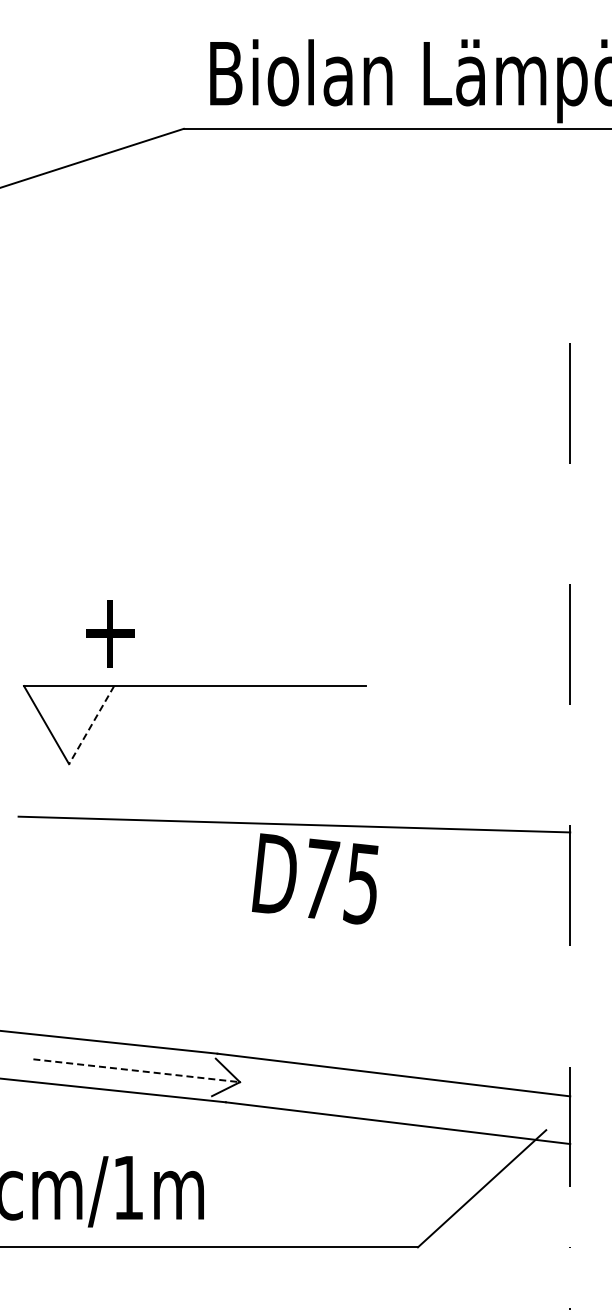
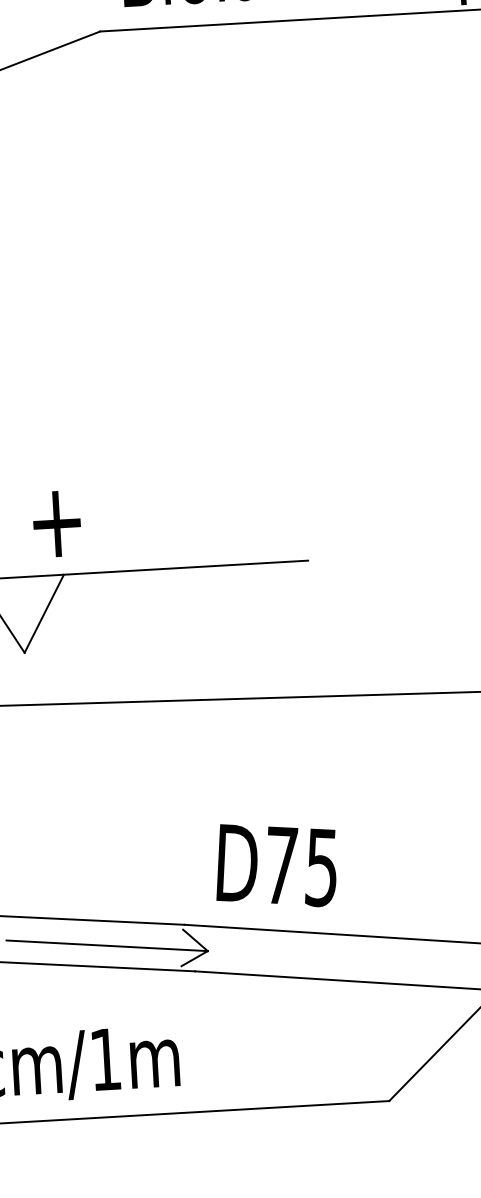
line: (91, 725) -> (44, 614), dashed -> solid
text: (315, 878) -> (276, 864), moved
line: (136, 1070) -> (106, 945), dashed -> solid

